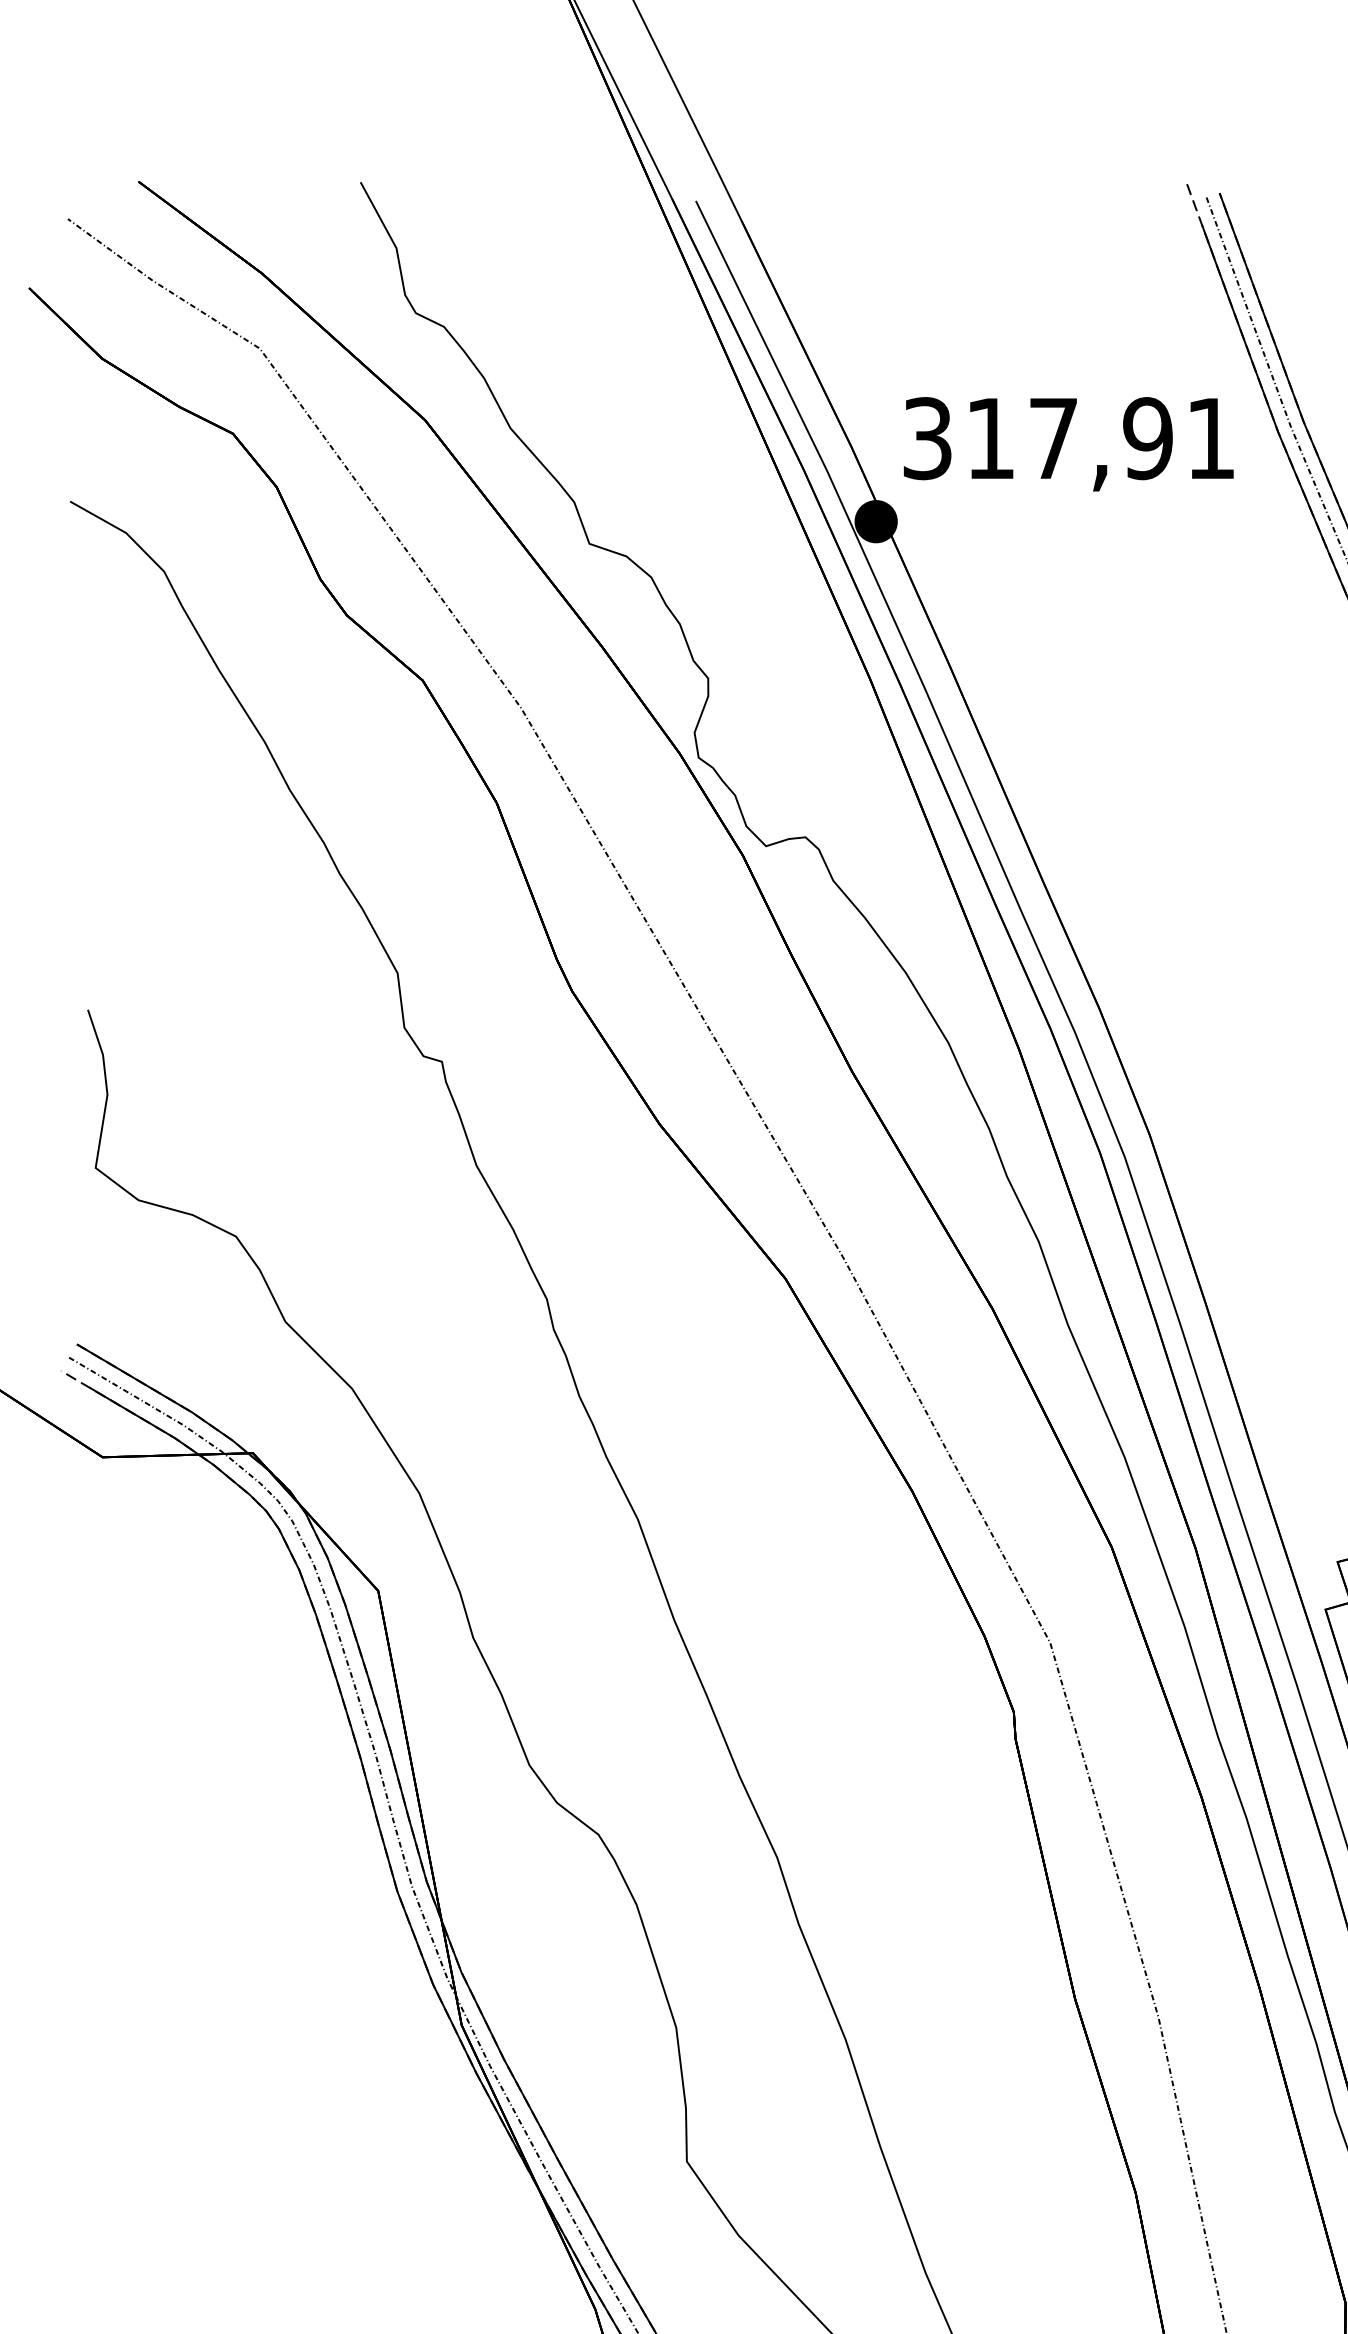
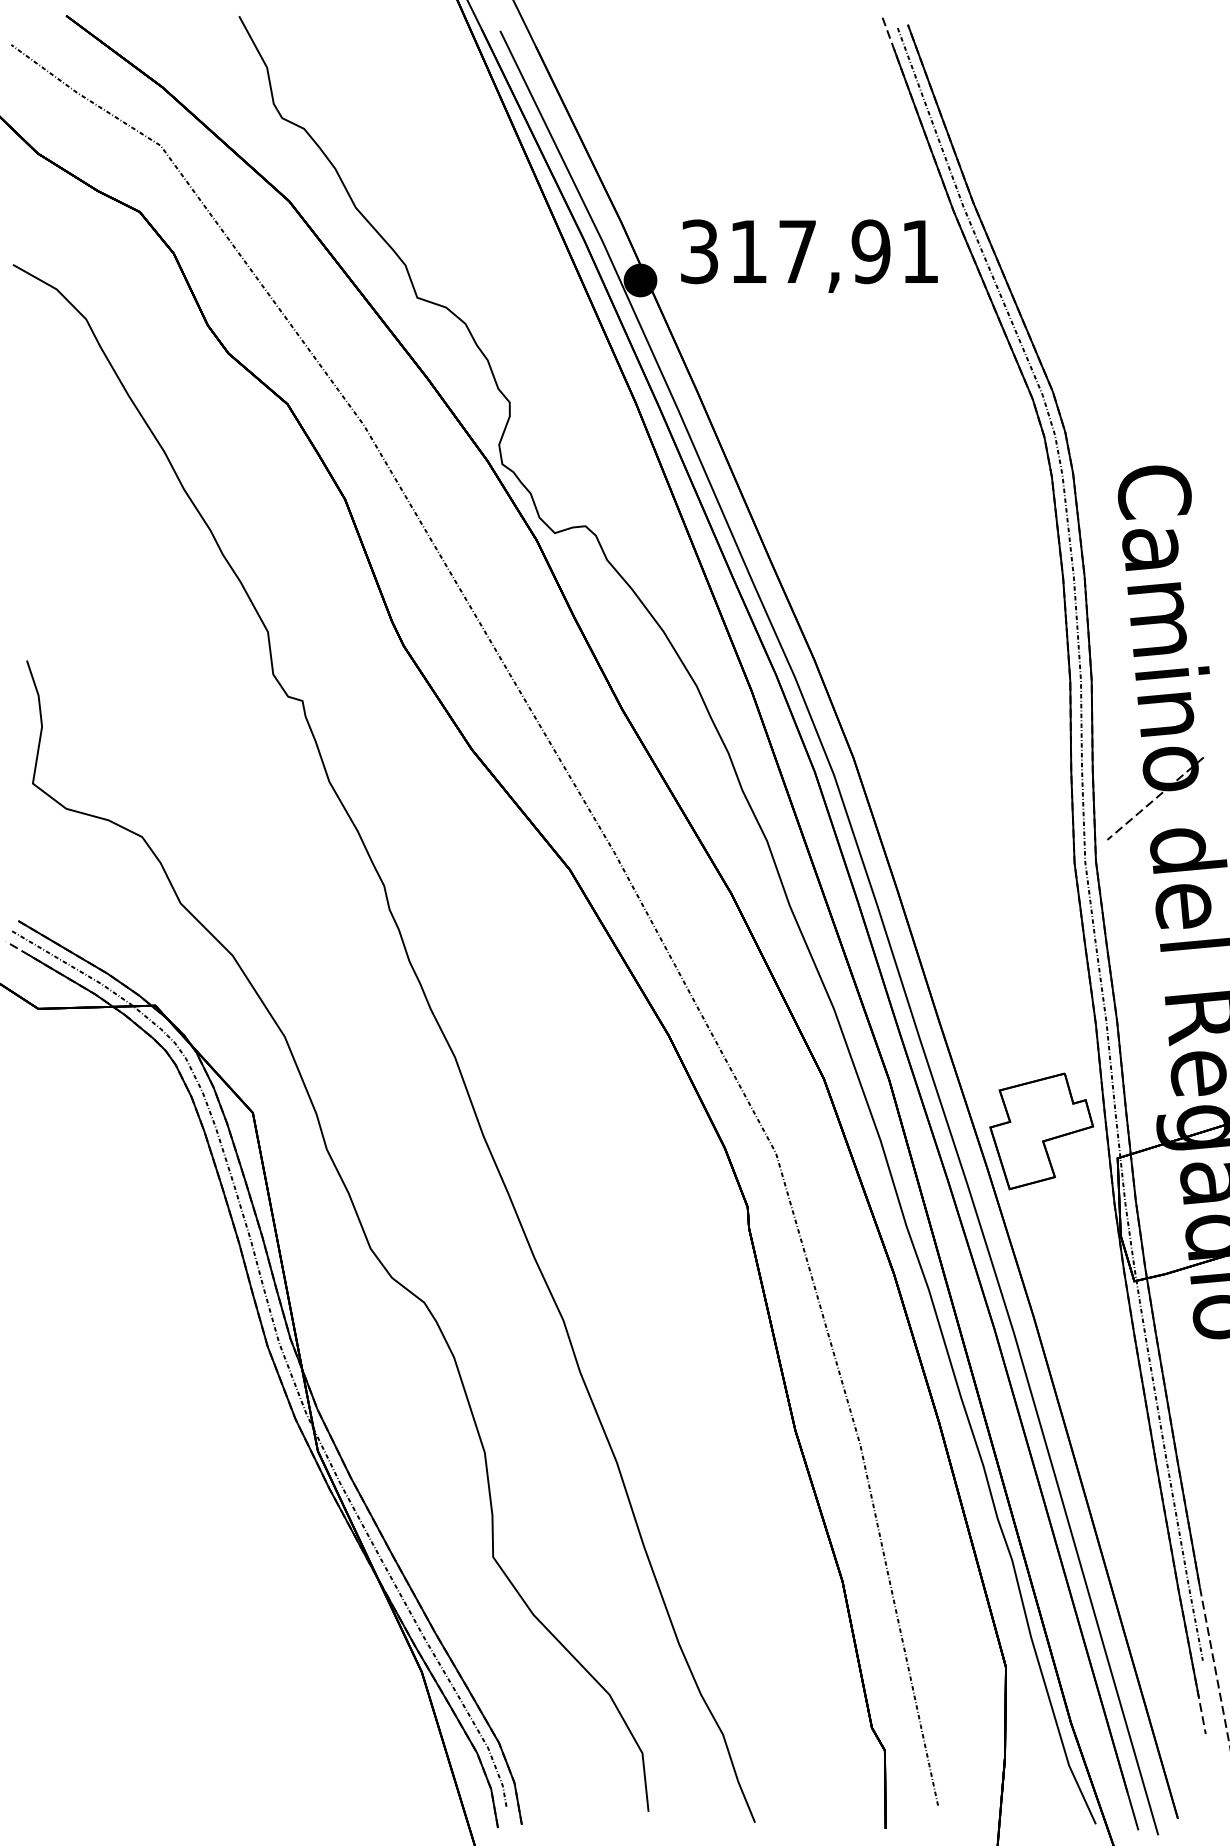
text: (1068, 443) -> (809, 255), moved

